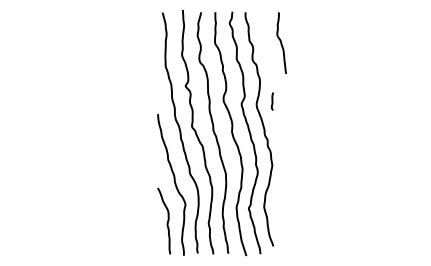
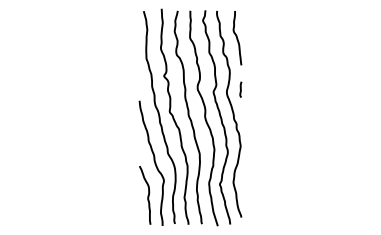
curve: (281, 42) -> (237, 37), moved

